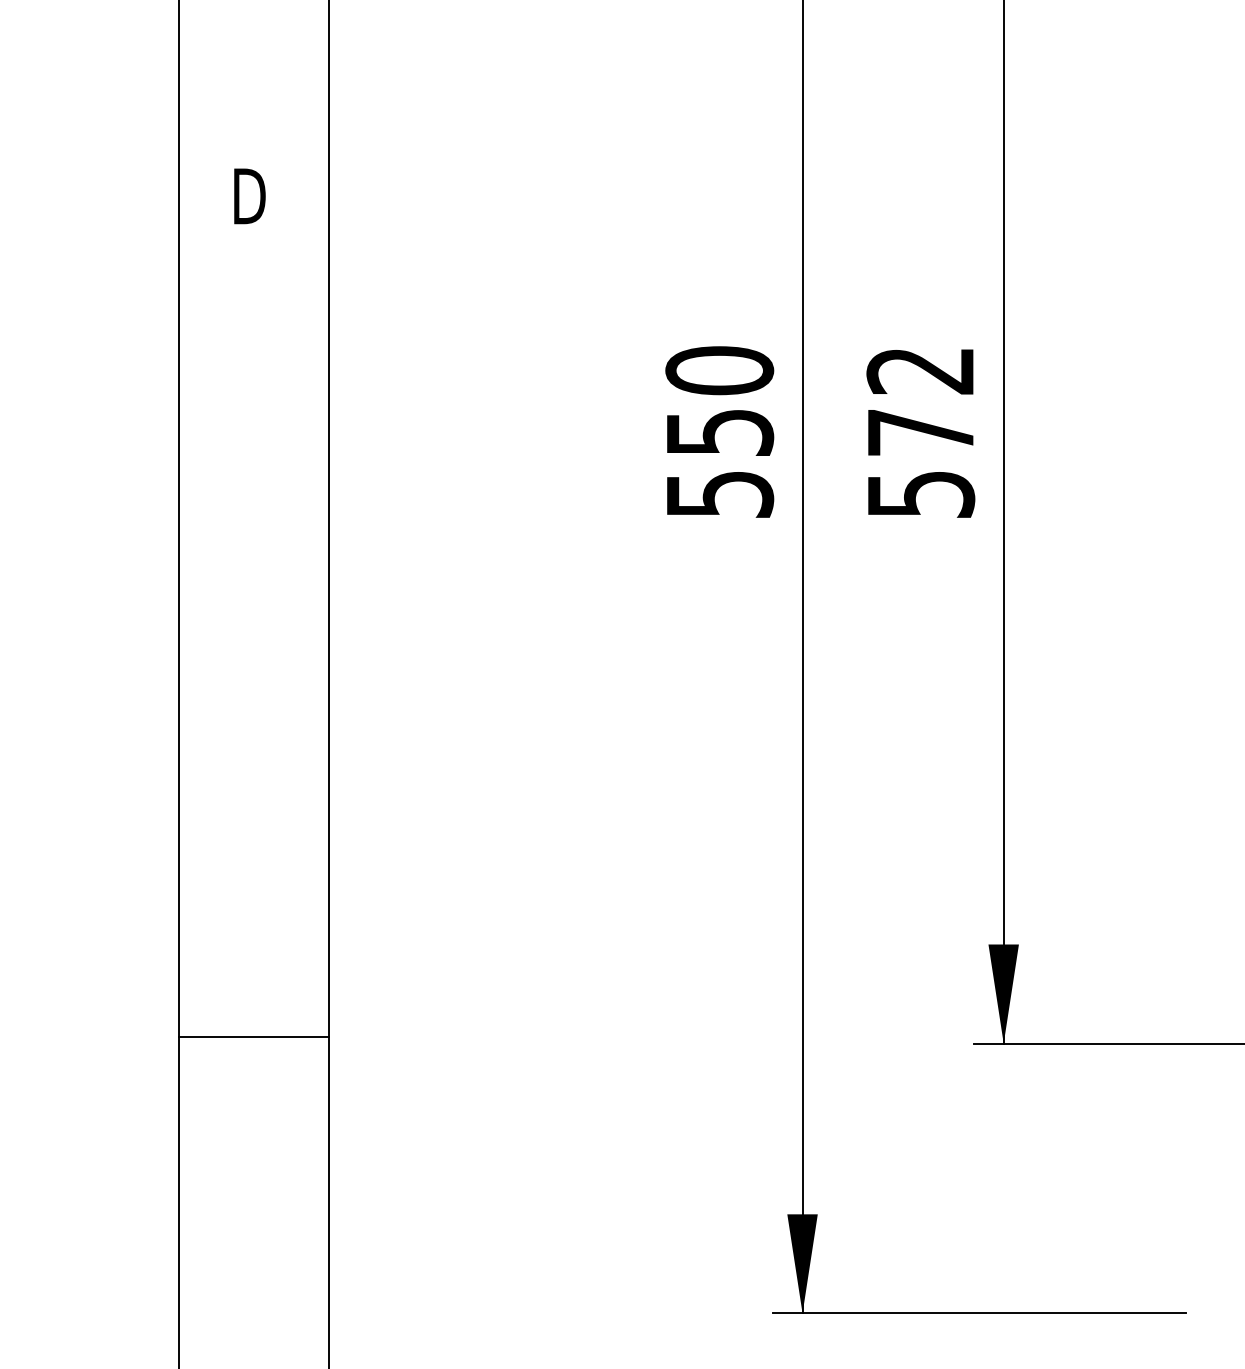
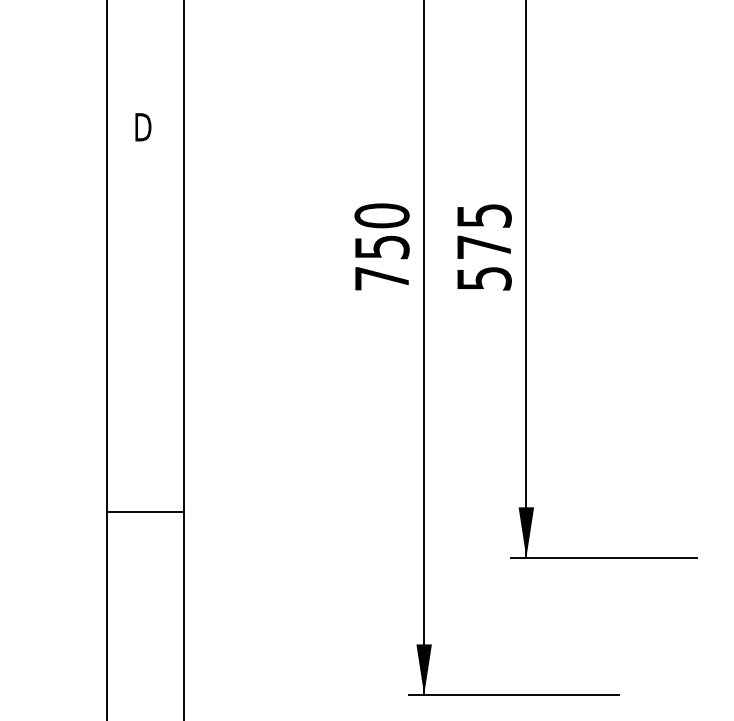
text: (919, 370) -> (483, 215), 572 -> 575
text: (720, 494) -> (382, 278), 550 -> 750
line: (254, 1037) -> (145, 512), moved

